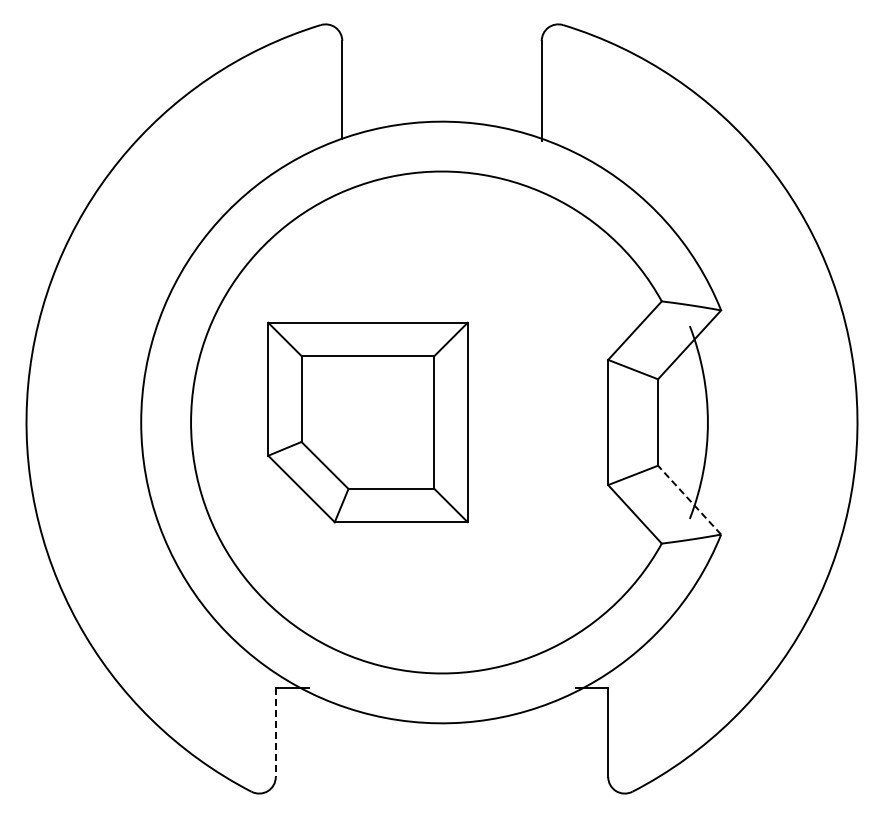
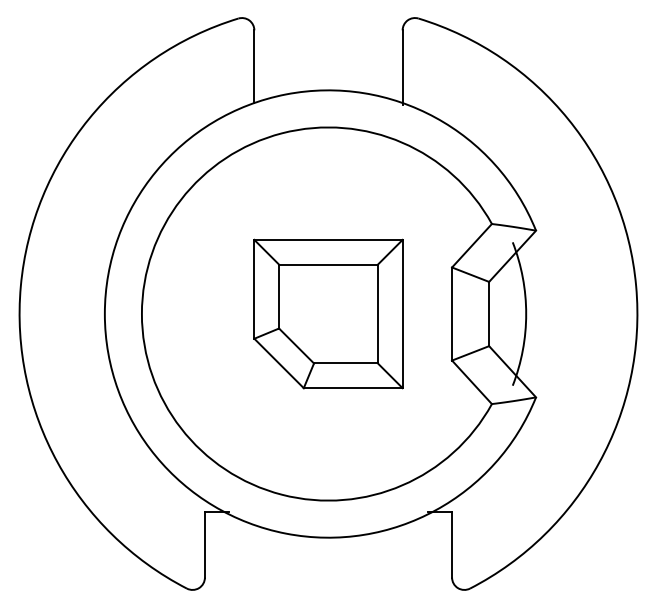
part: (367, 422) -> (328, 314), moved
line: (689, 500) -> (512, 372), dashed -> solid
line: (275, 733) -> (204, 545), dashed -> solid

